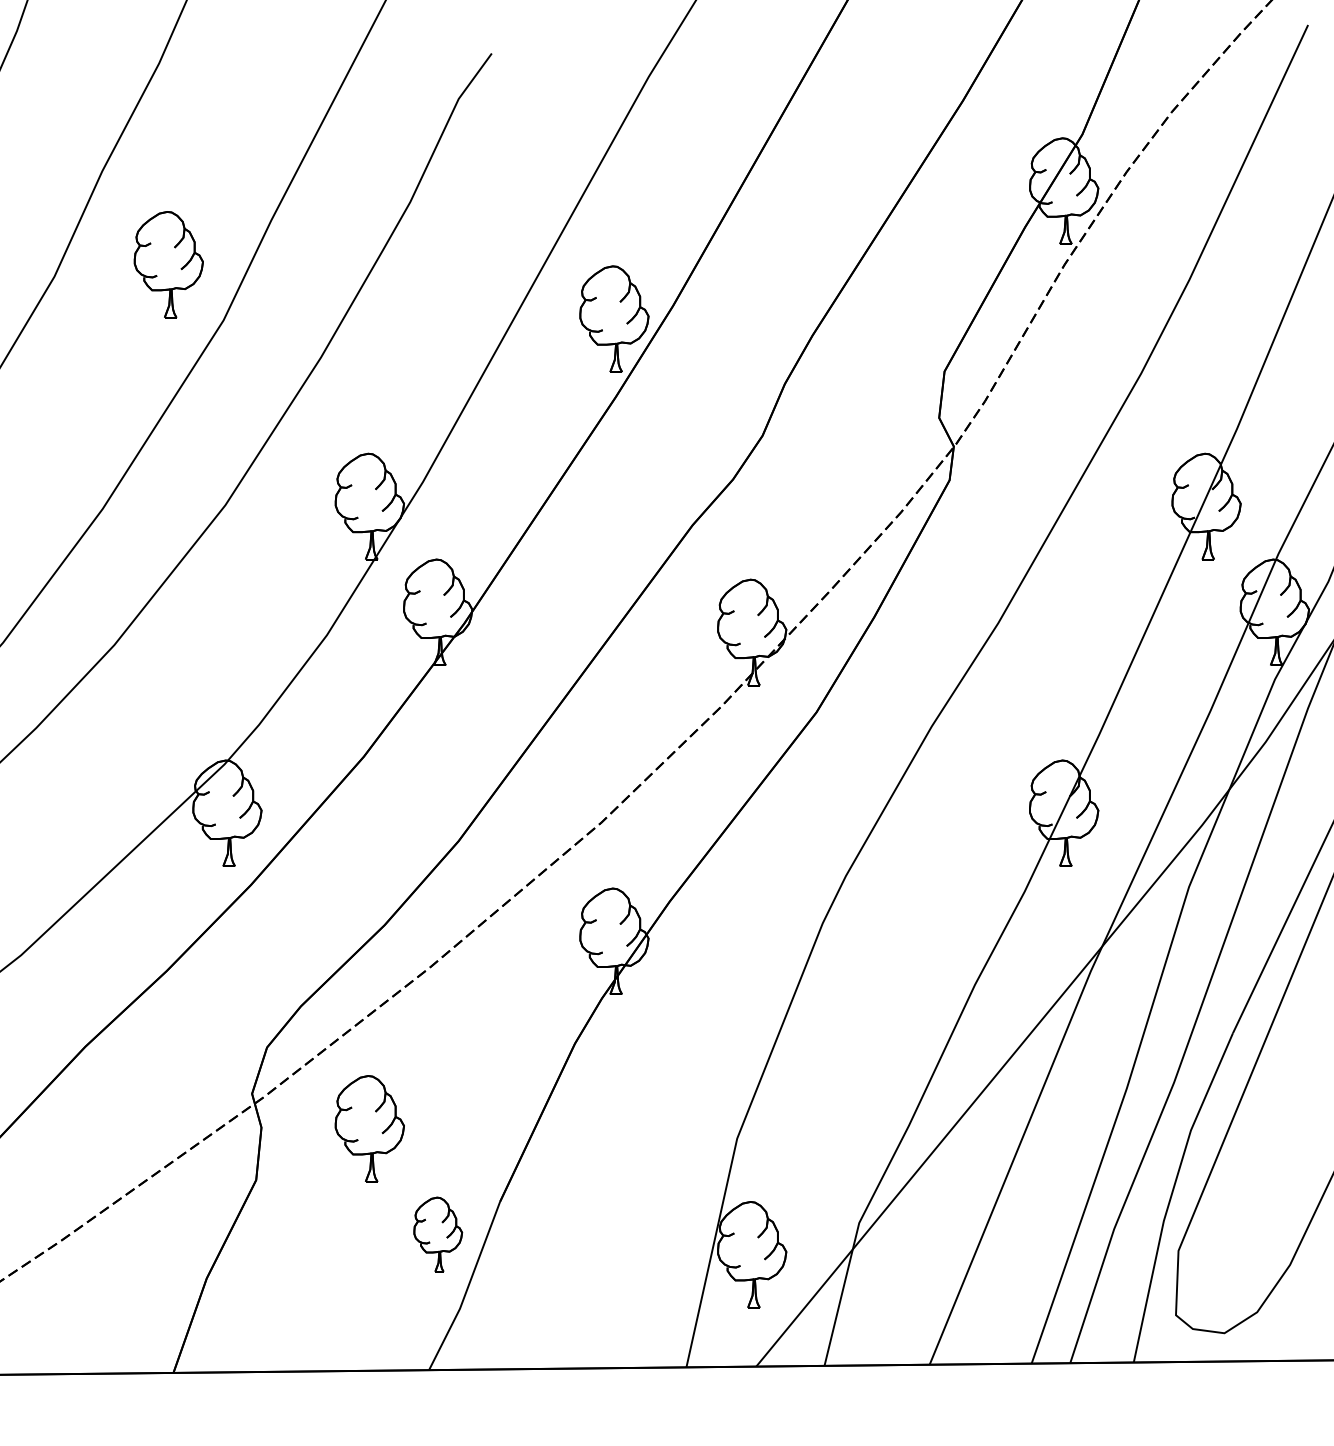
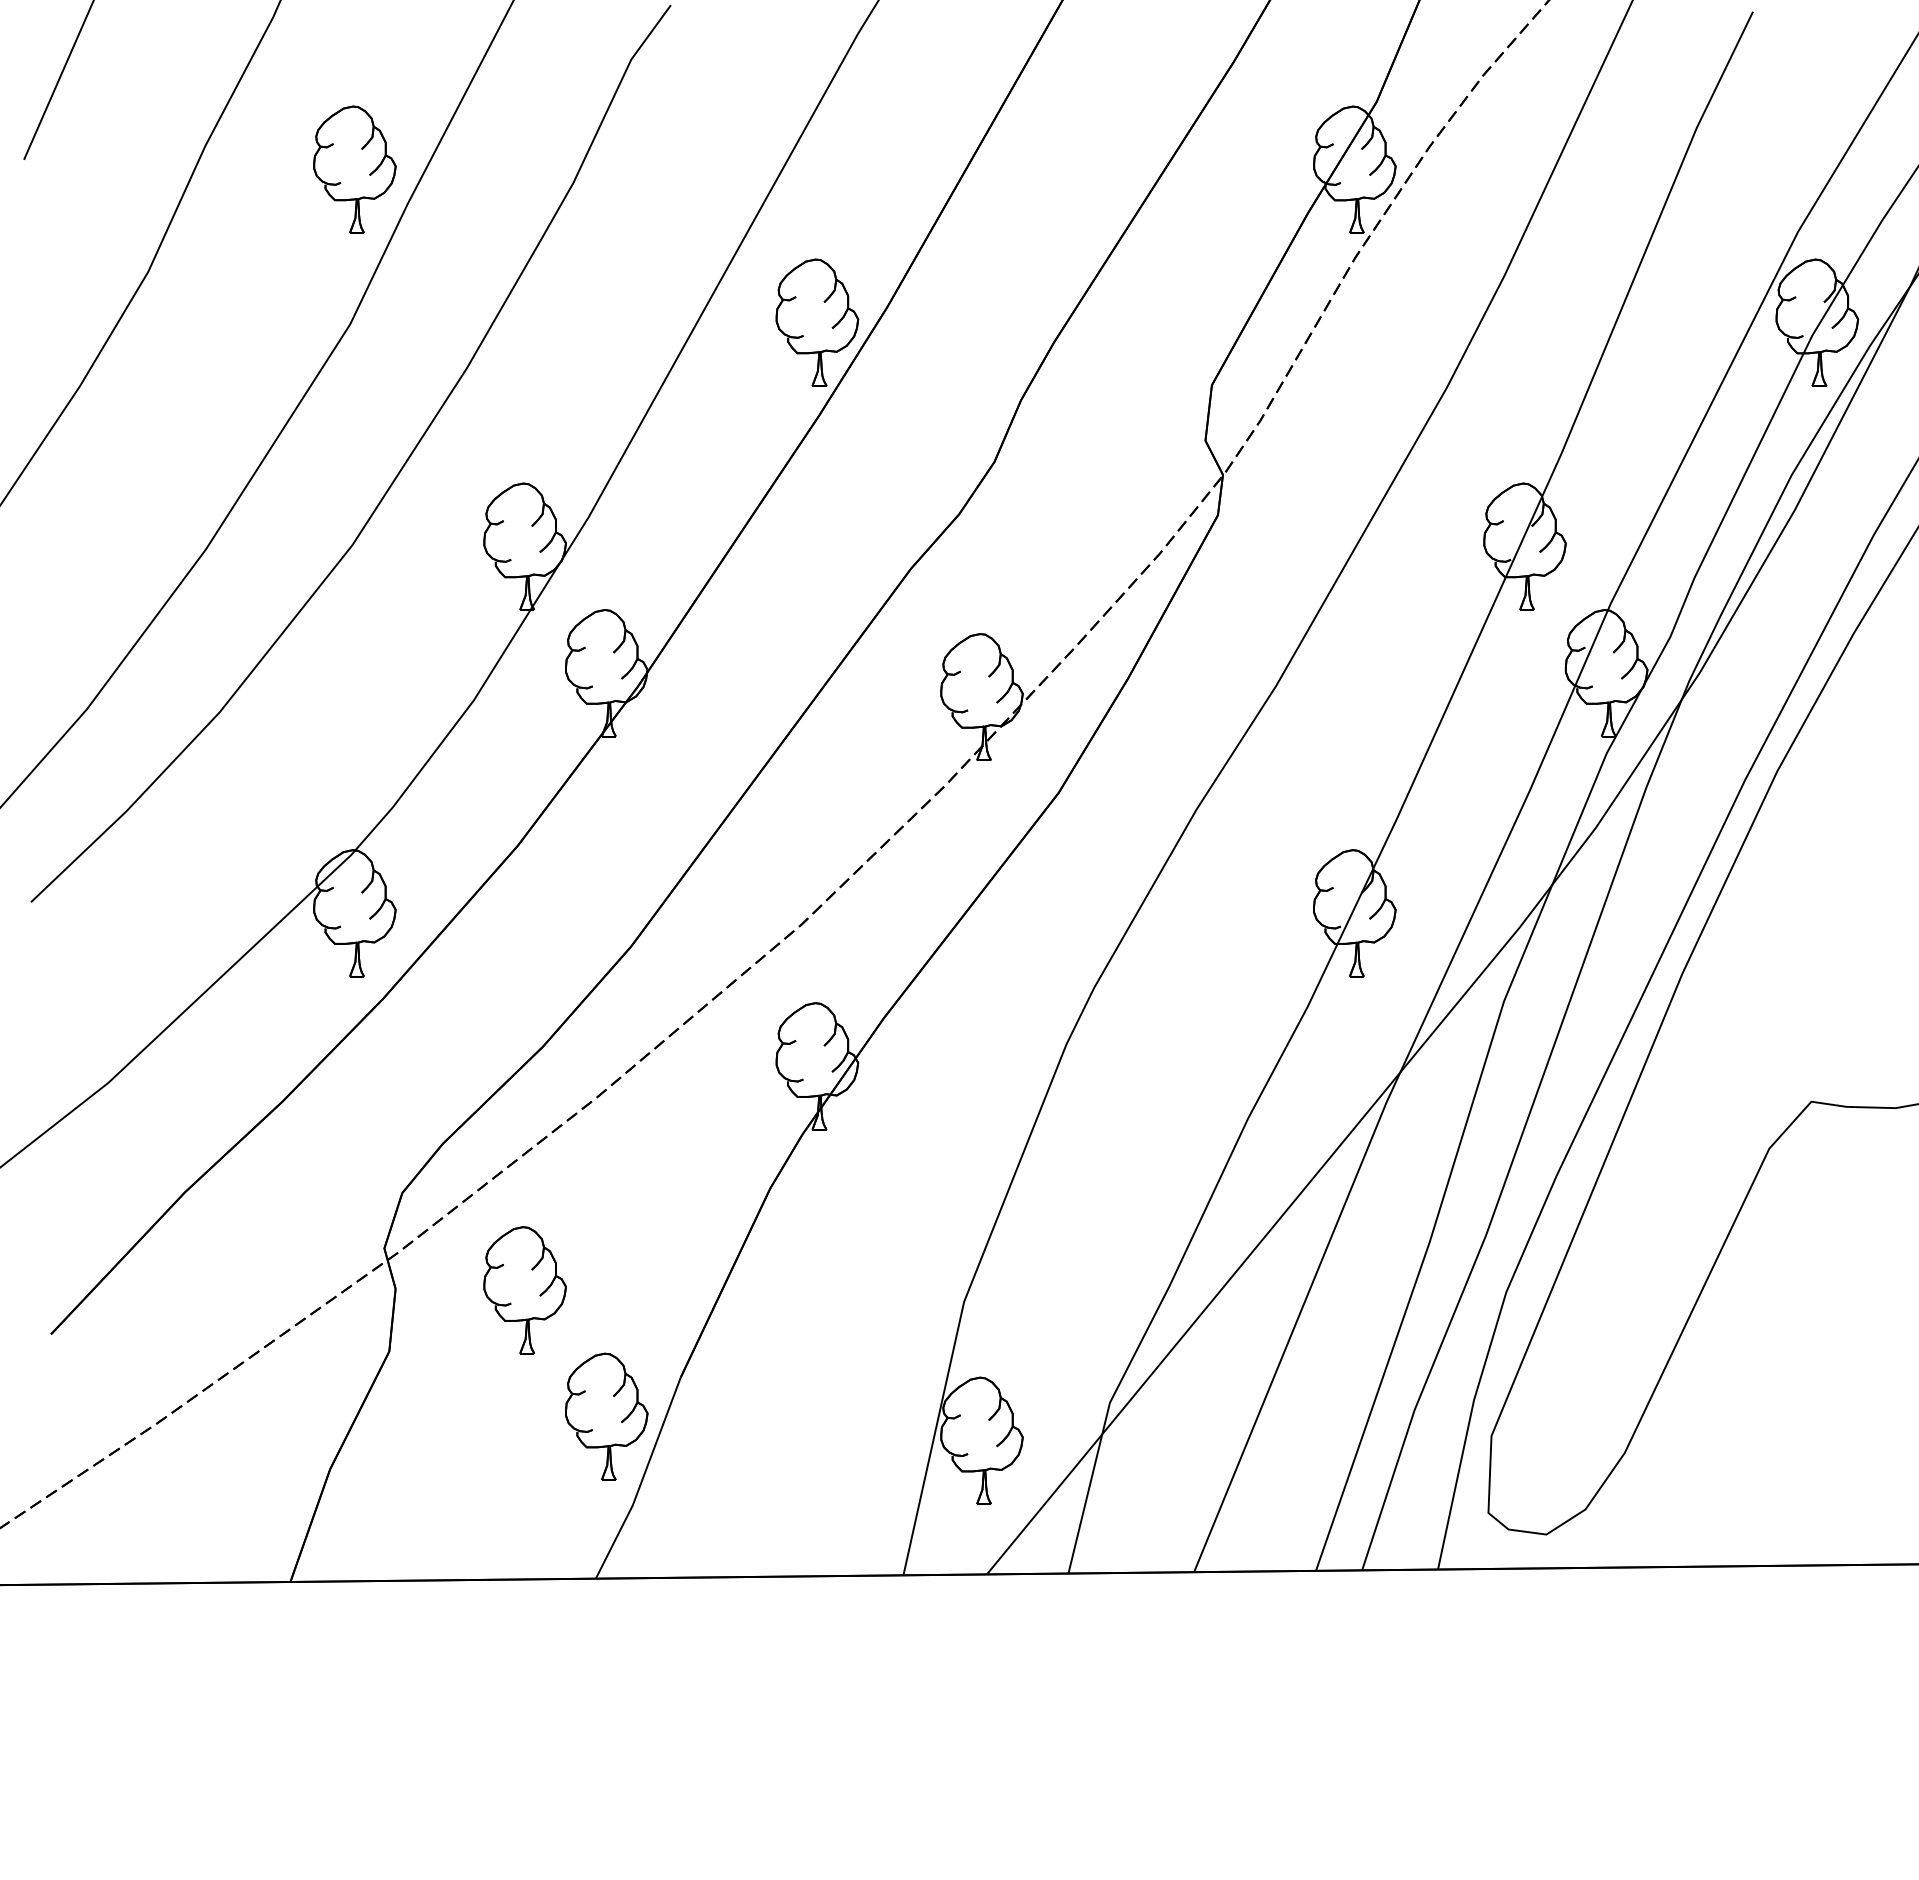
part: (168, 264) -> (354, 169), moved
part: (437, 1234) -> (606, 1416), size x1.43

